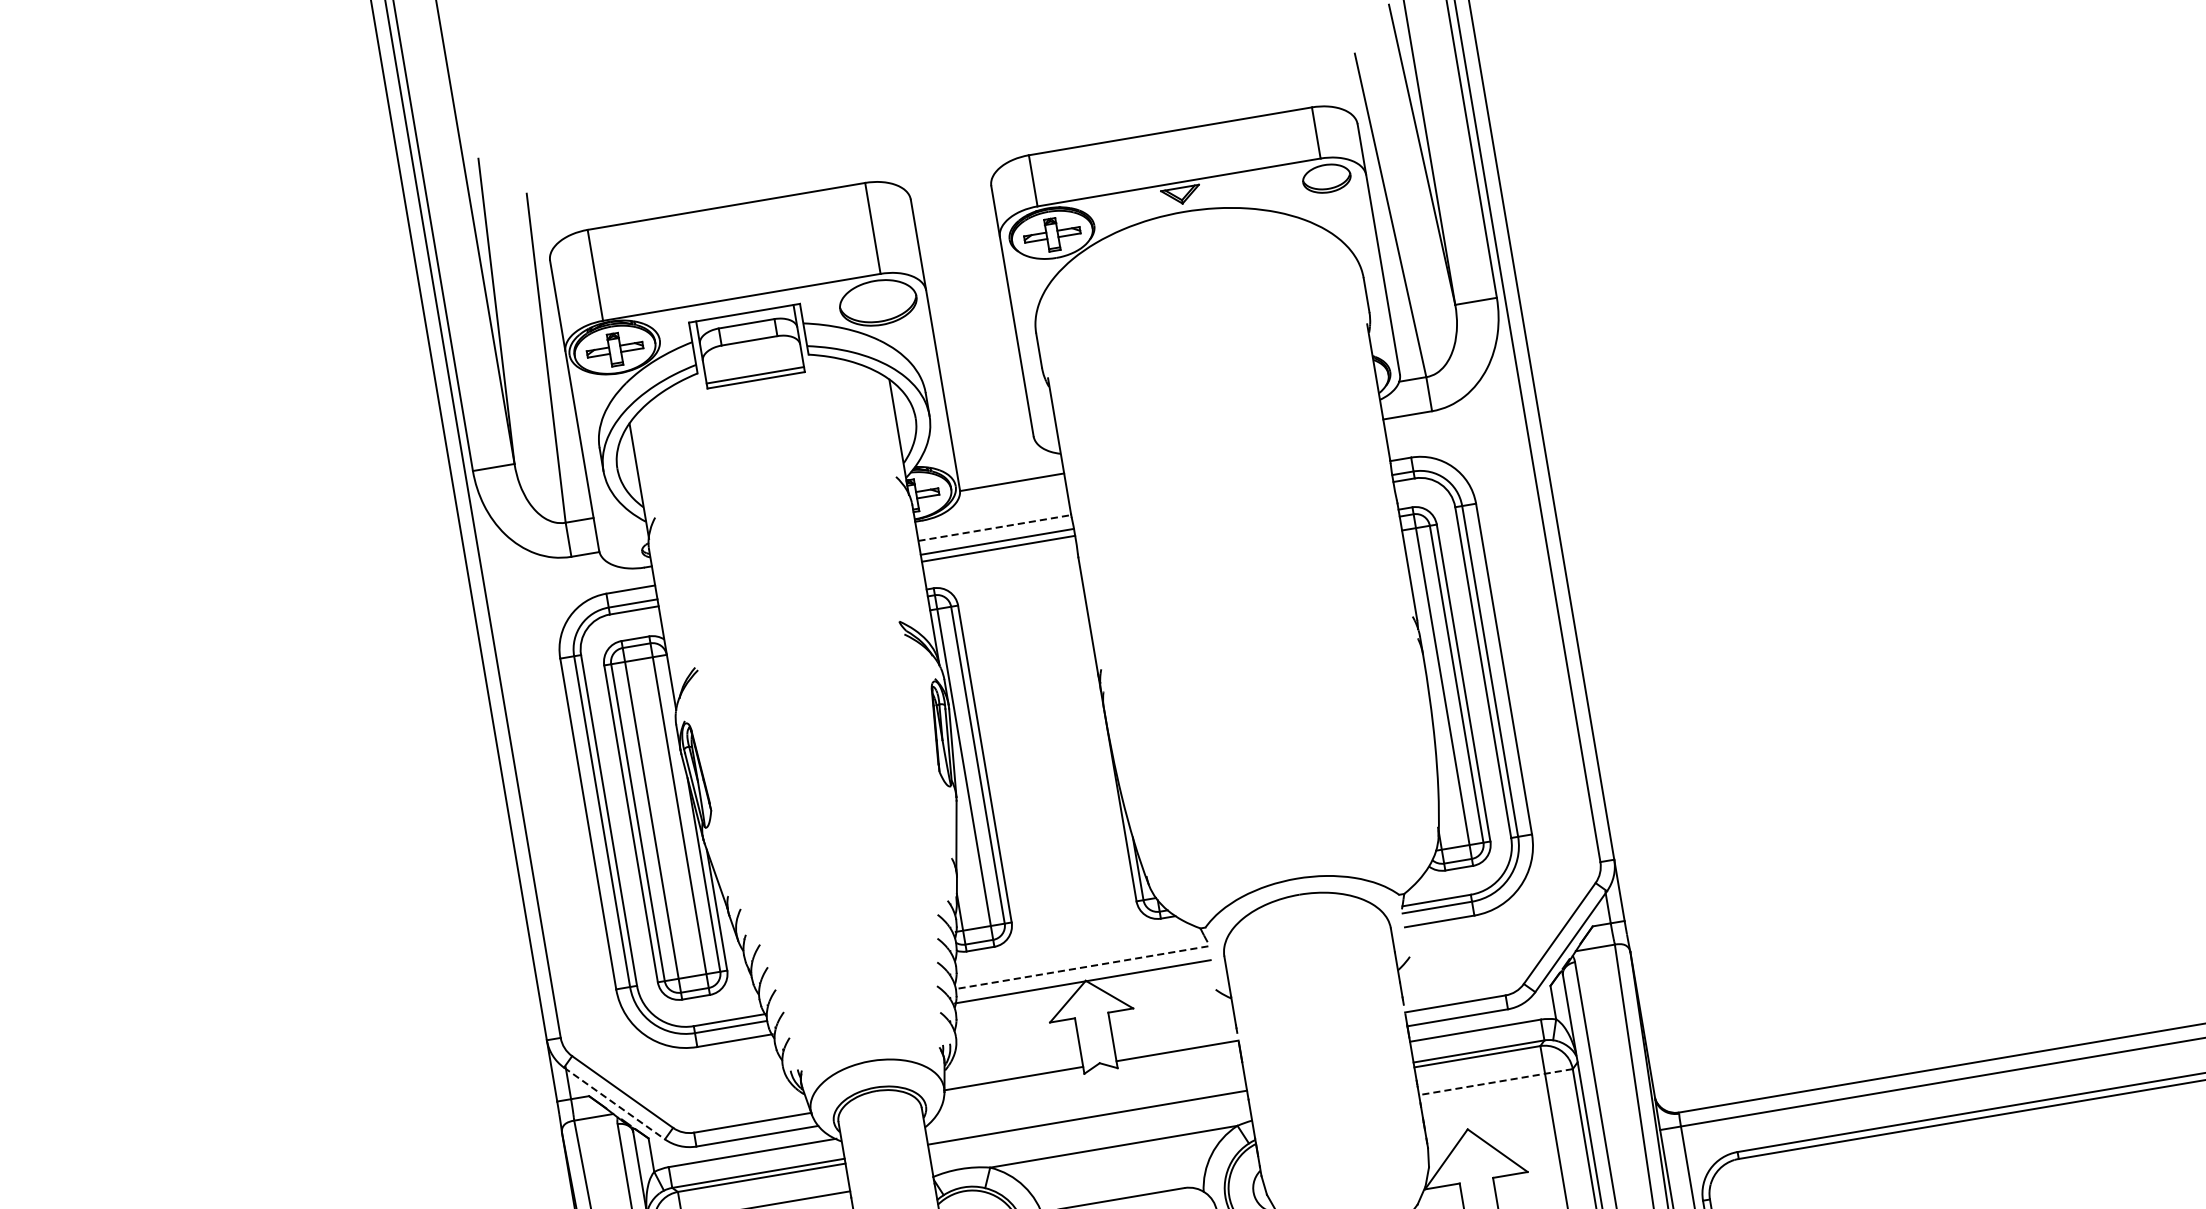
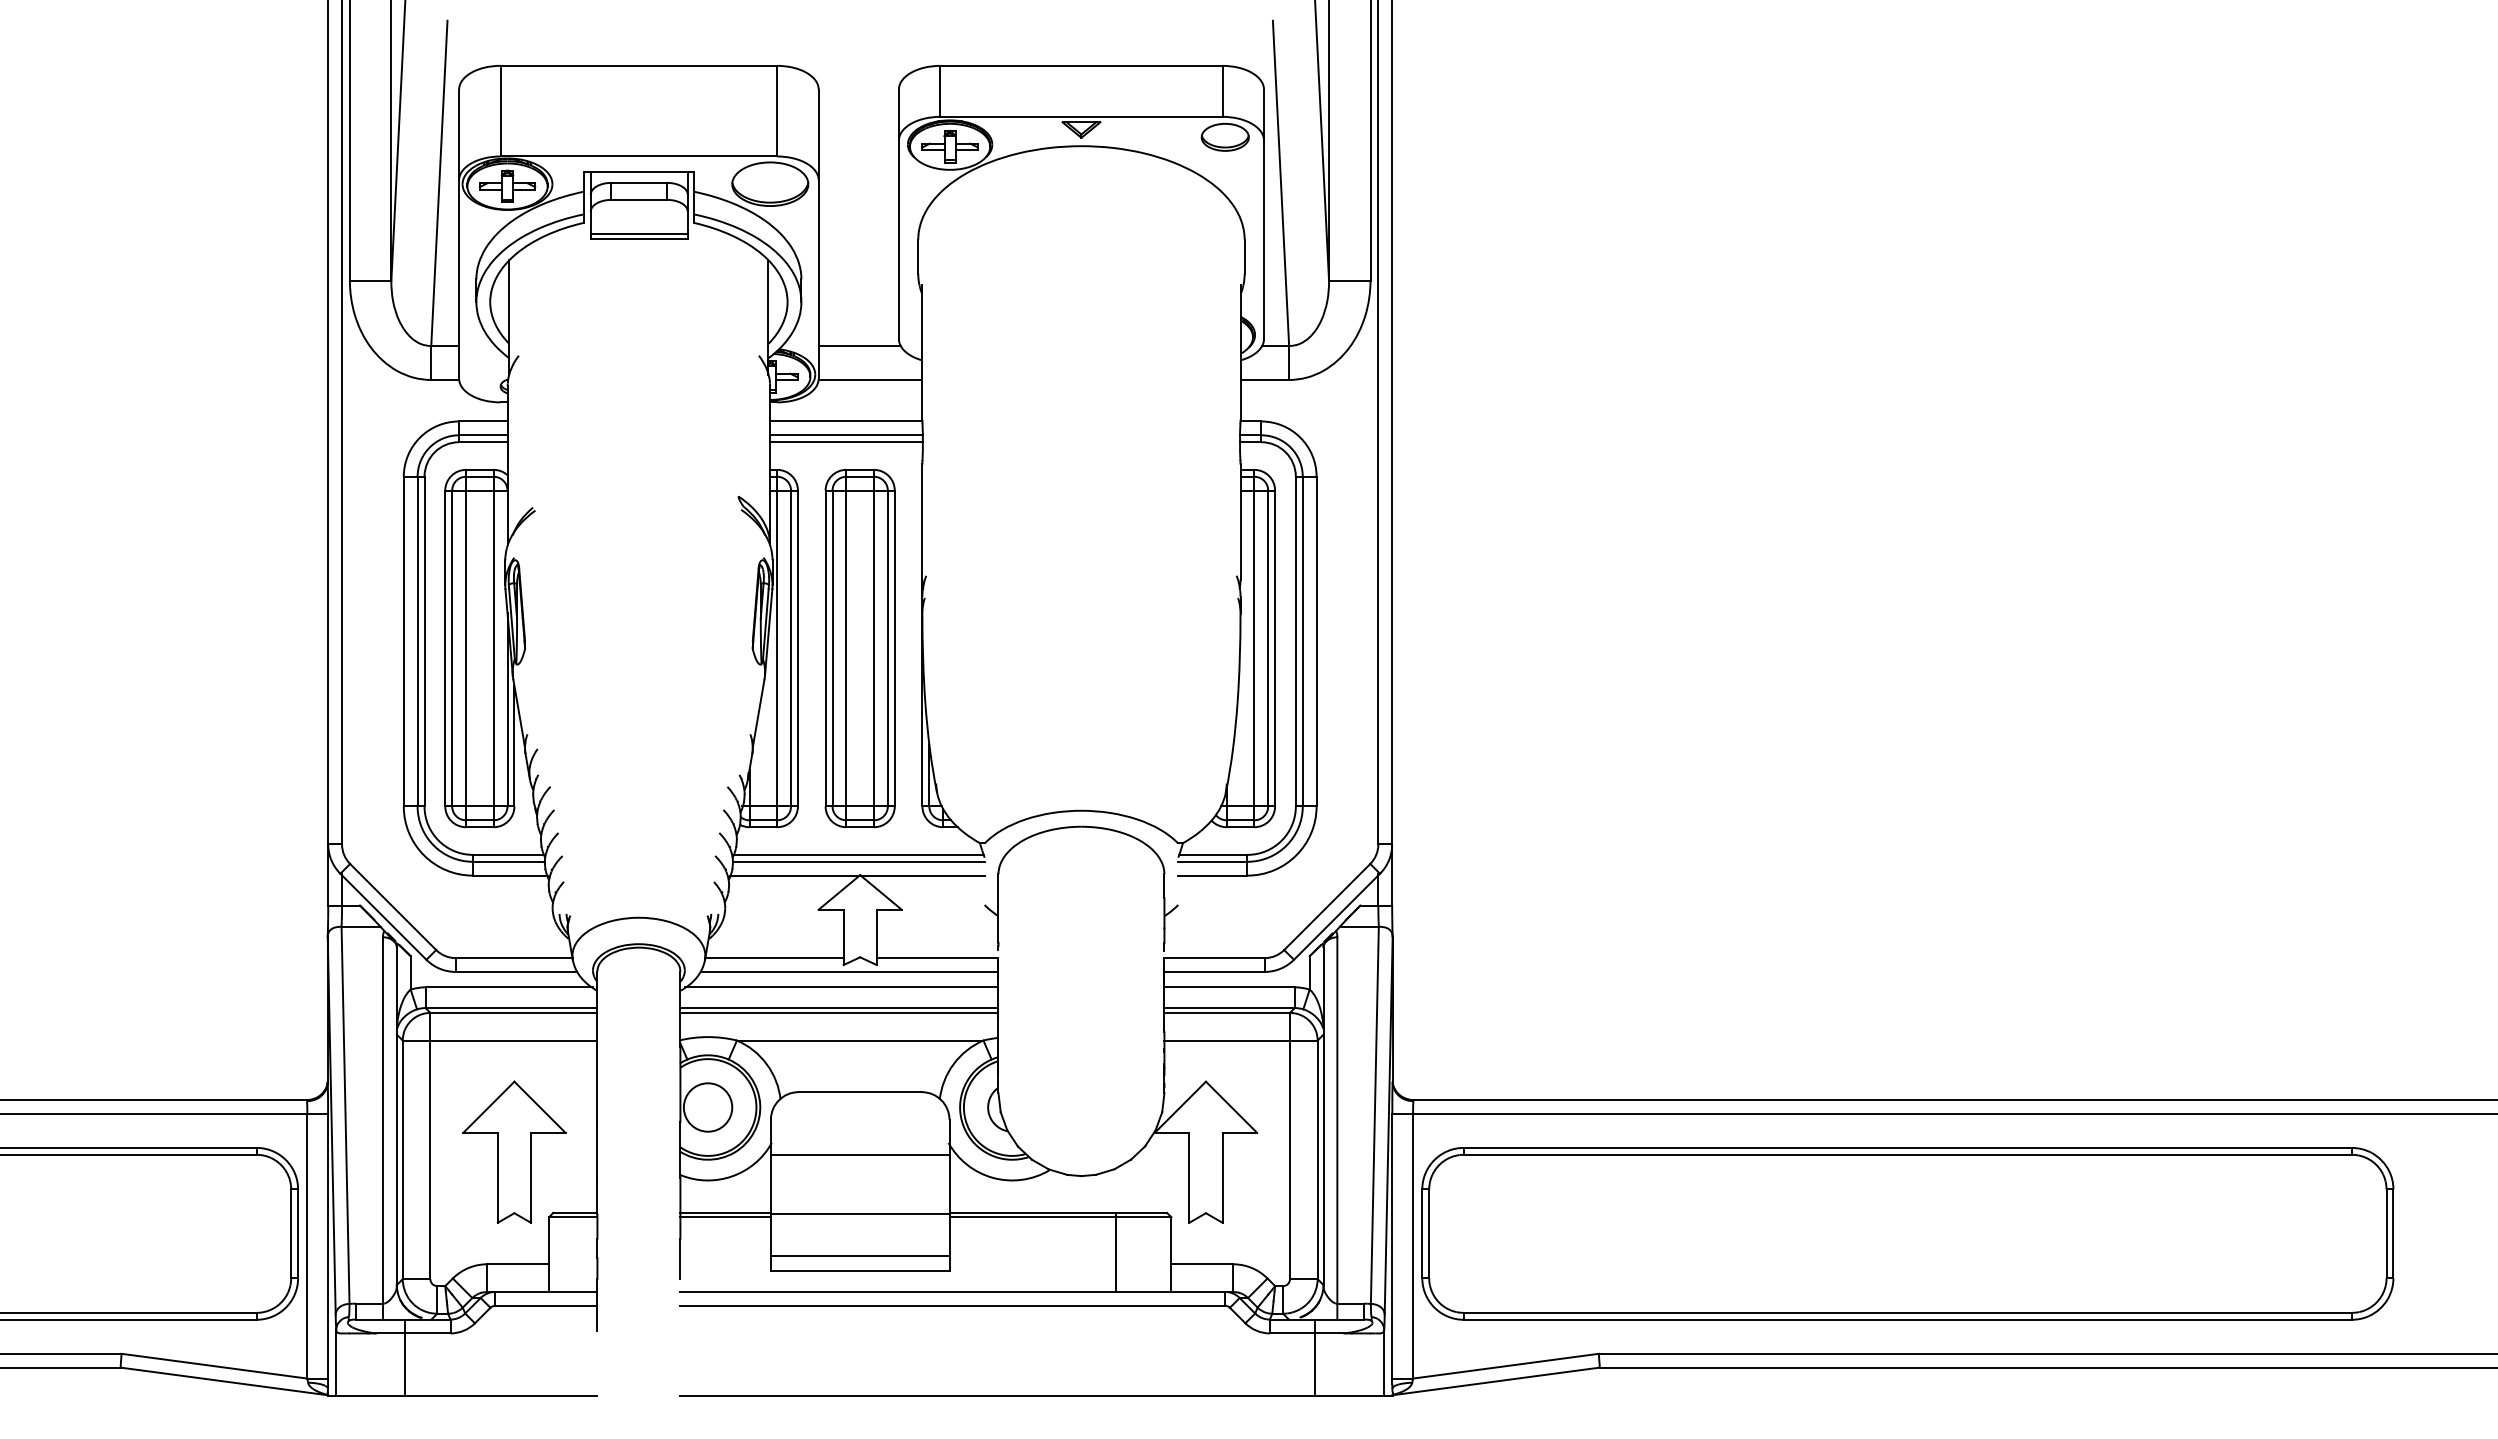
line: (995, 449) -> (859, 345), added
line: (995, 528) -> (846, 421), dashed -> solid
part: (1046, 753) -> (859, 648), added
line: (1080, 960) -> (858, 854), added
line: (1081, 967) -> (858, 861), dashed -> solid
line: (1091, 1079) -> (849, 971), added
line: (1496, 1081) -> (1241, 1040), dashed -> solid
line: (1086, 1096) -> (841, 987), added
line: (614, 1103) -> (383, 916), dashed -> solid
line: (1088, 1122) -> (839, 1012), added

